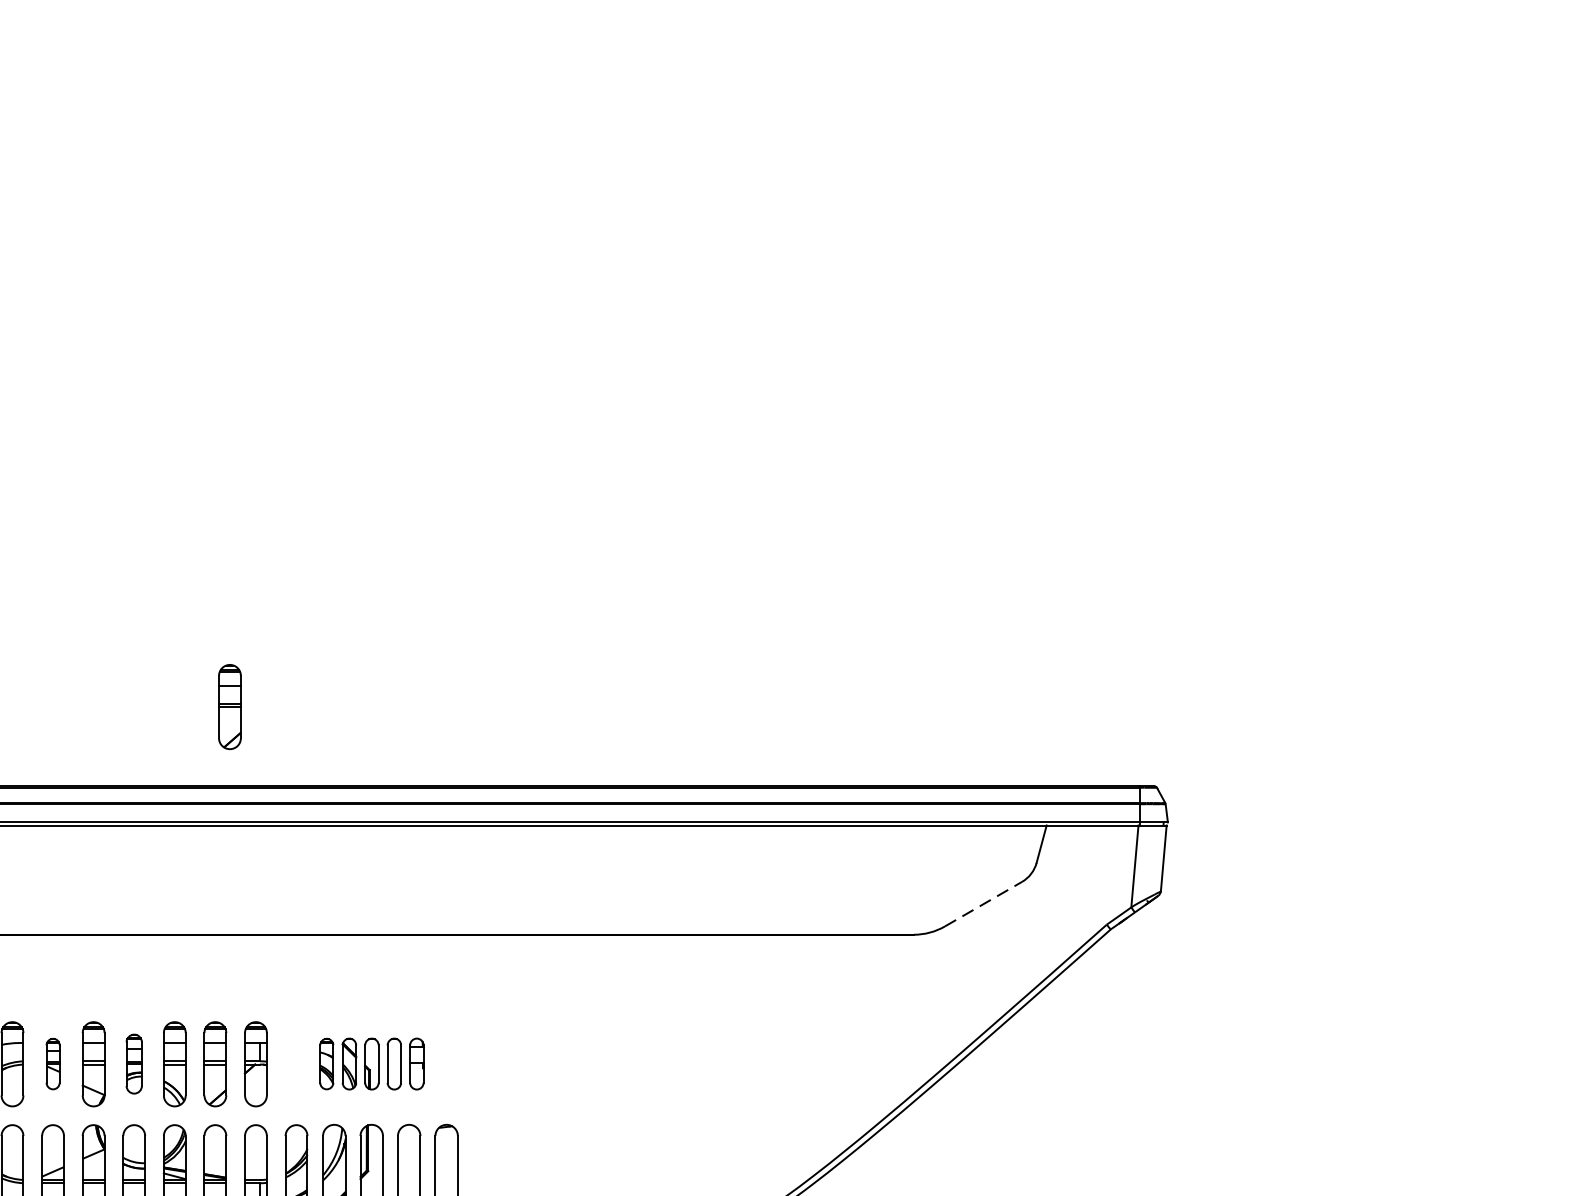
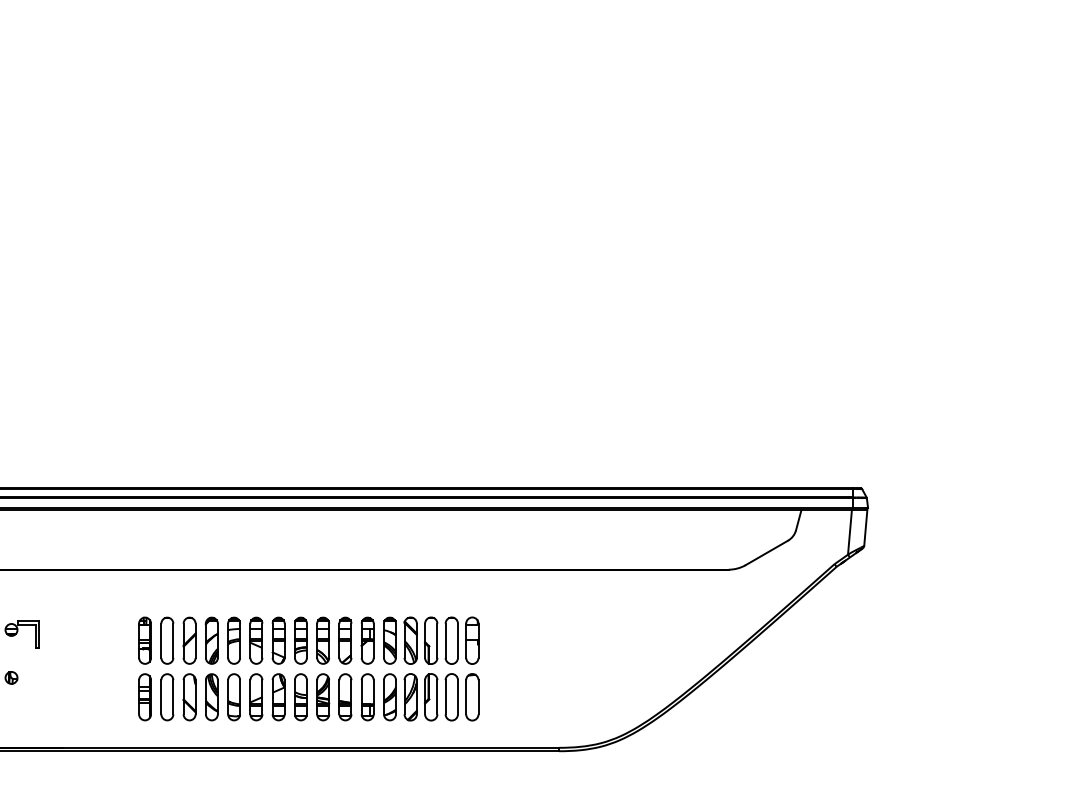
part: (230, 706) -> (353, 444), removed
line: (984, 903) -> (767, 552), dashed -> solid
part: (53, 1063) -> (256, 640), size x1.67
part: (133, 1063) -> (300, 640), size x1.43
part: (372, 1063) -> (431, 640), size x1.67

